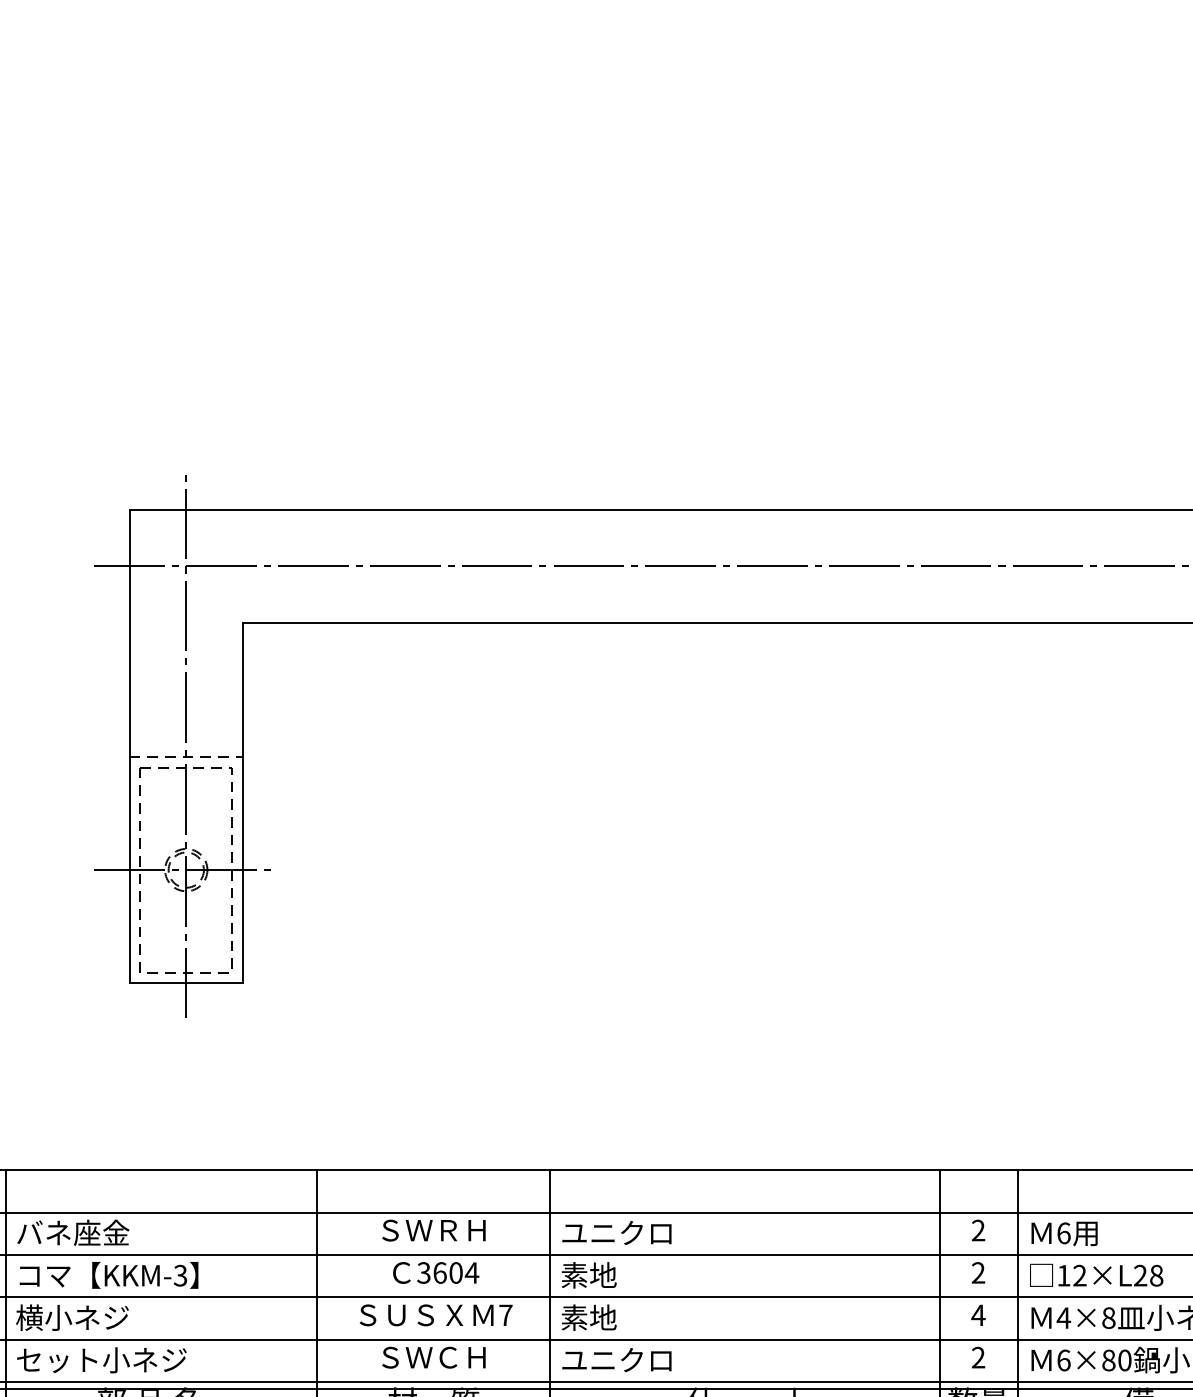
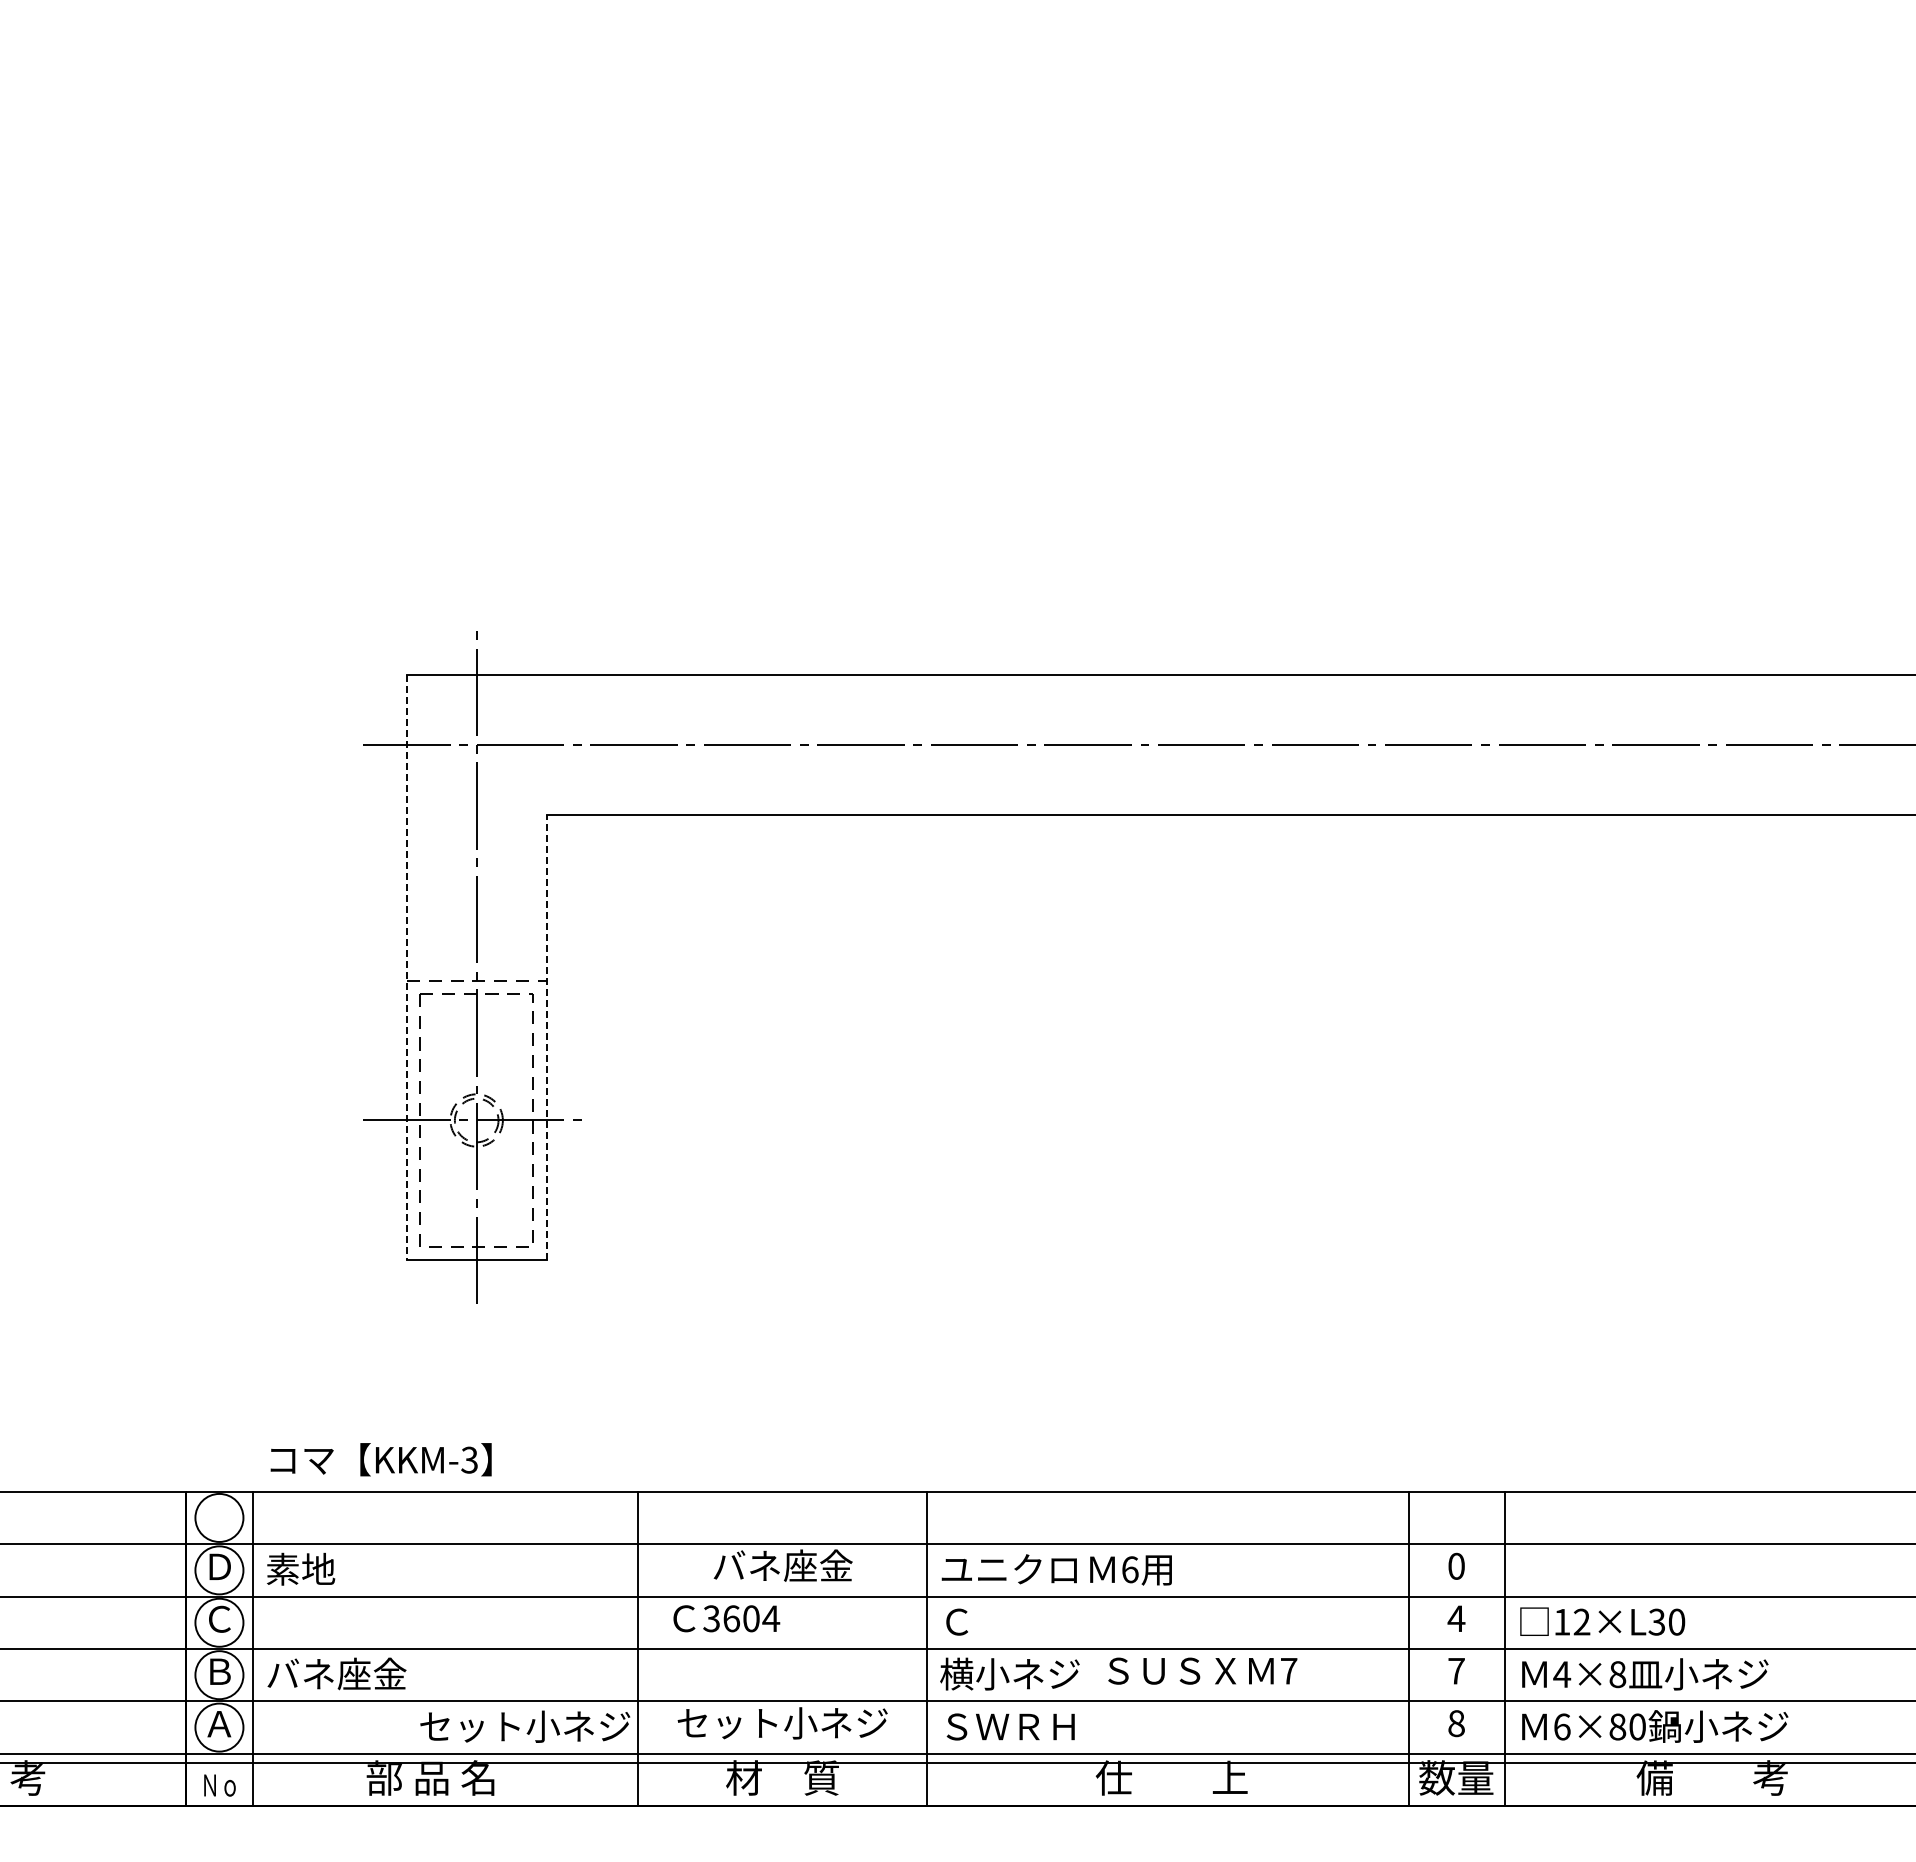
line: (129, 746) -> (406, 967), solid -> dashed
line: (242, 803) -> (546, 1037), solid -> dashed
text: (433, 1229) -> (782, 1565), ＳＷＲＨ -> バネ座金
text: (978, 1230) -> (1456, 1566), 2 -> 0
text: (72, 1232) -> (336, 1568), バネ座金 -> 素地
text: (1064, 1233) -> (1130, 1570), moved
text: (435, 1272) -> (726, 1618), moved
text: (978, 1272) -> (1456, 1618), 2 -> 4
text: (108, 1275) -> (380, 1459), moved
text: (588, 1275) -> (974, 1621), 素地 -> Ｃ
text: (1148, 1276) -> (1666, 1622), 12×L28 -> 12×L30
text: (435, 1314) -> (1202, 1670), moved
text: (978, 1315) -> (1456, 1671), 4 -> 7
text: (72, 1317) -> (336, 1673), 横小ネジ -> バネ座金
text: (617, 1317) -> (1009, 1673), 素地 -> 横小ネジ
text: (433, 1357) -> (782, 1723), ＳＷＣＨ -> セット小ネジ
text: (978, 1357) -> (1456, 1723), 2 -> 8
text: (102, 1360) -> (525, 1726), moved
text: (616, 1360) -> (1008, 1726), ユニクロ -> ＳＷＲＨ

